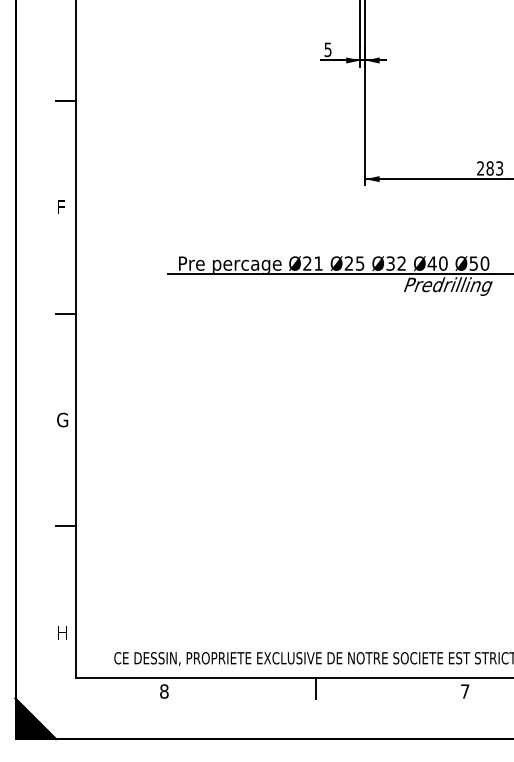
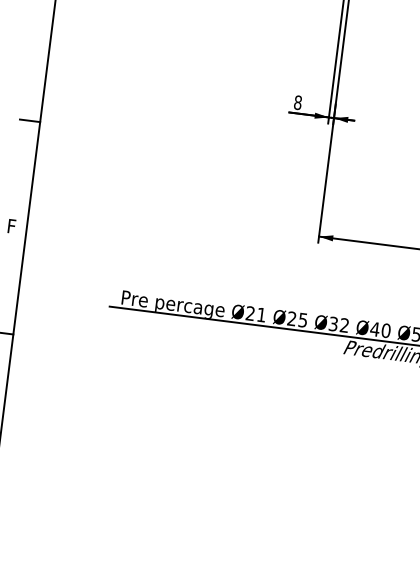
text: (327, 49) -> (297, 102), 5 -> 8

